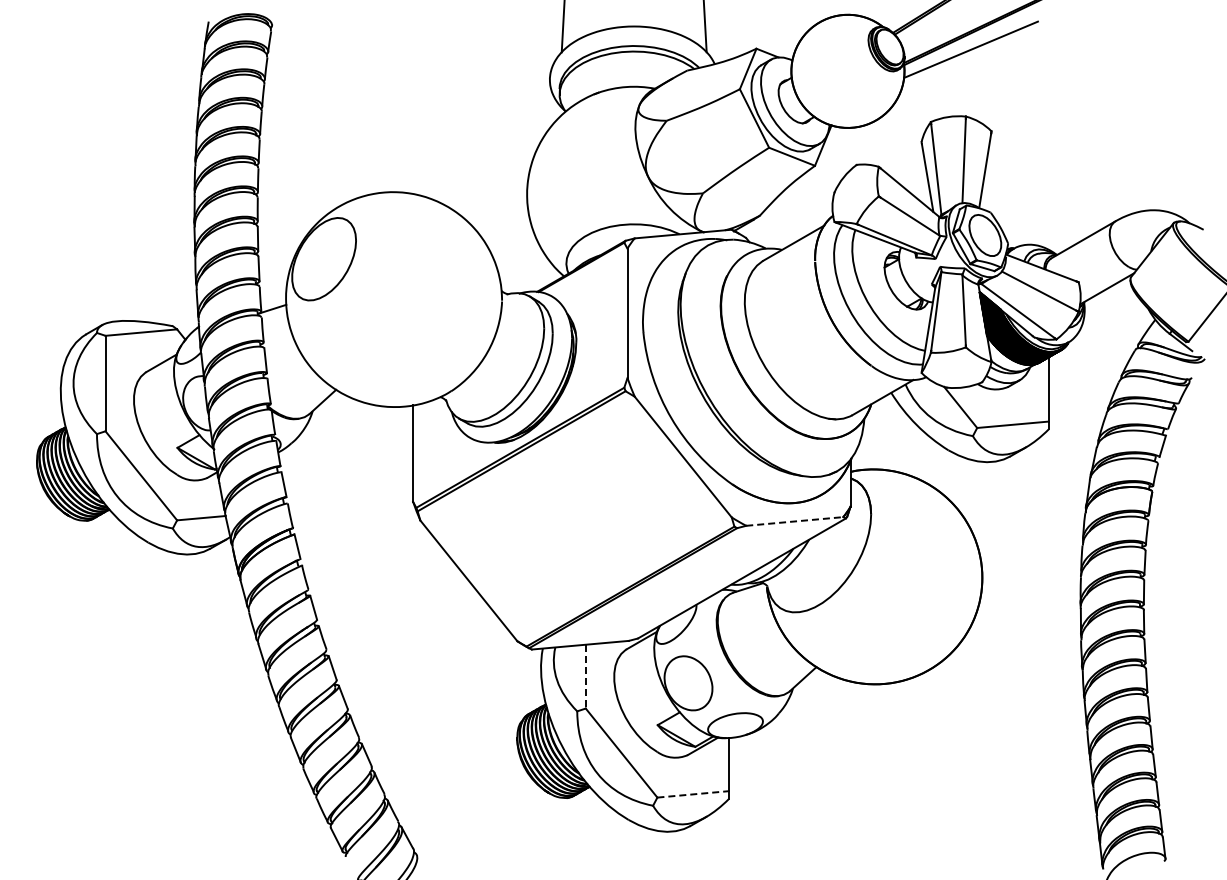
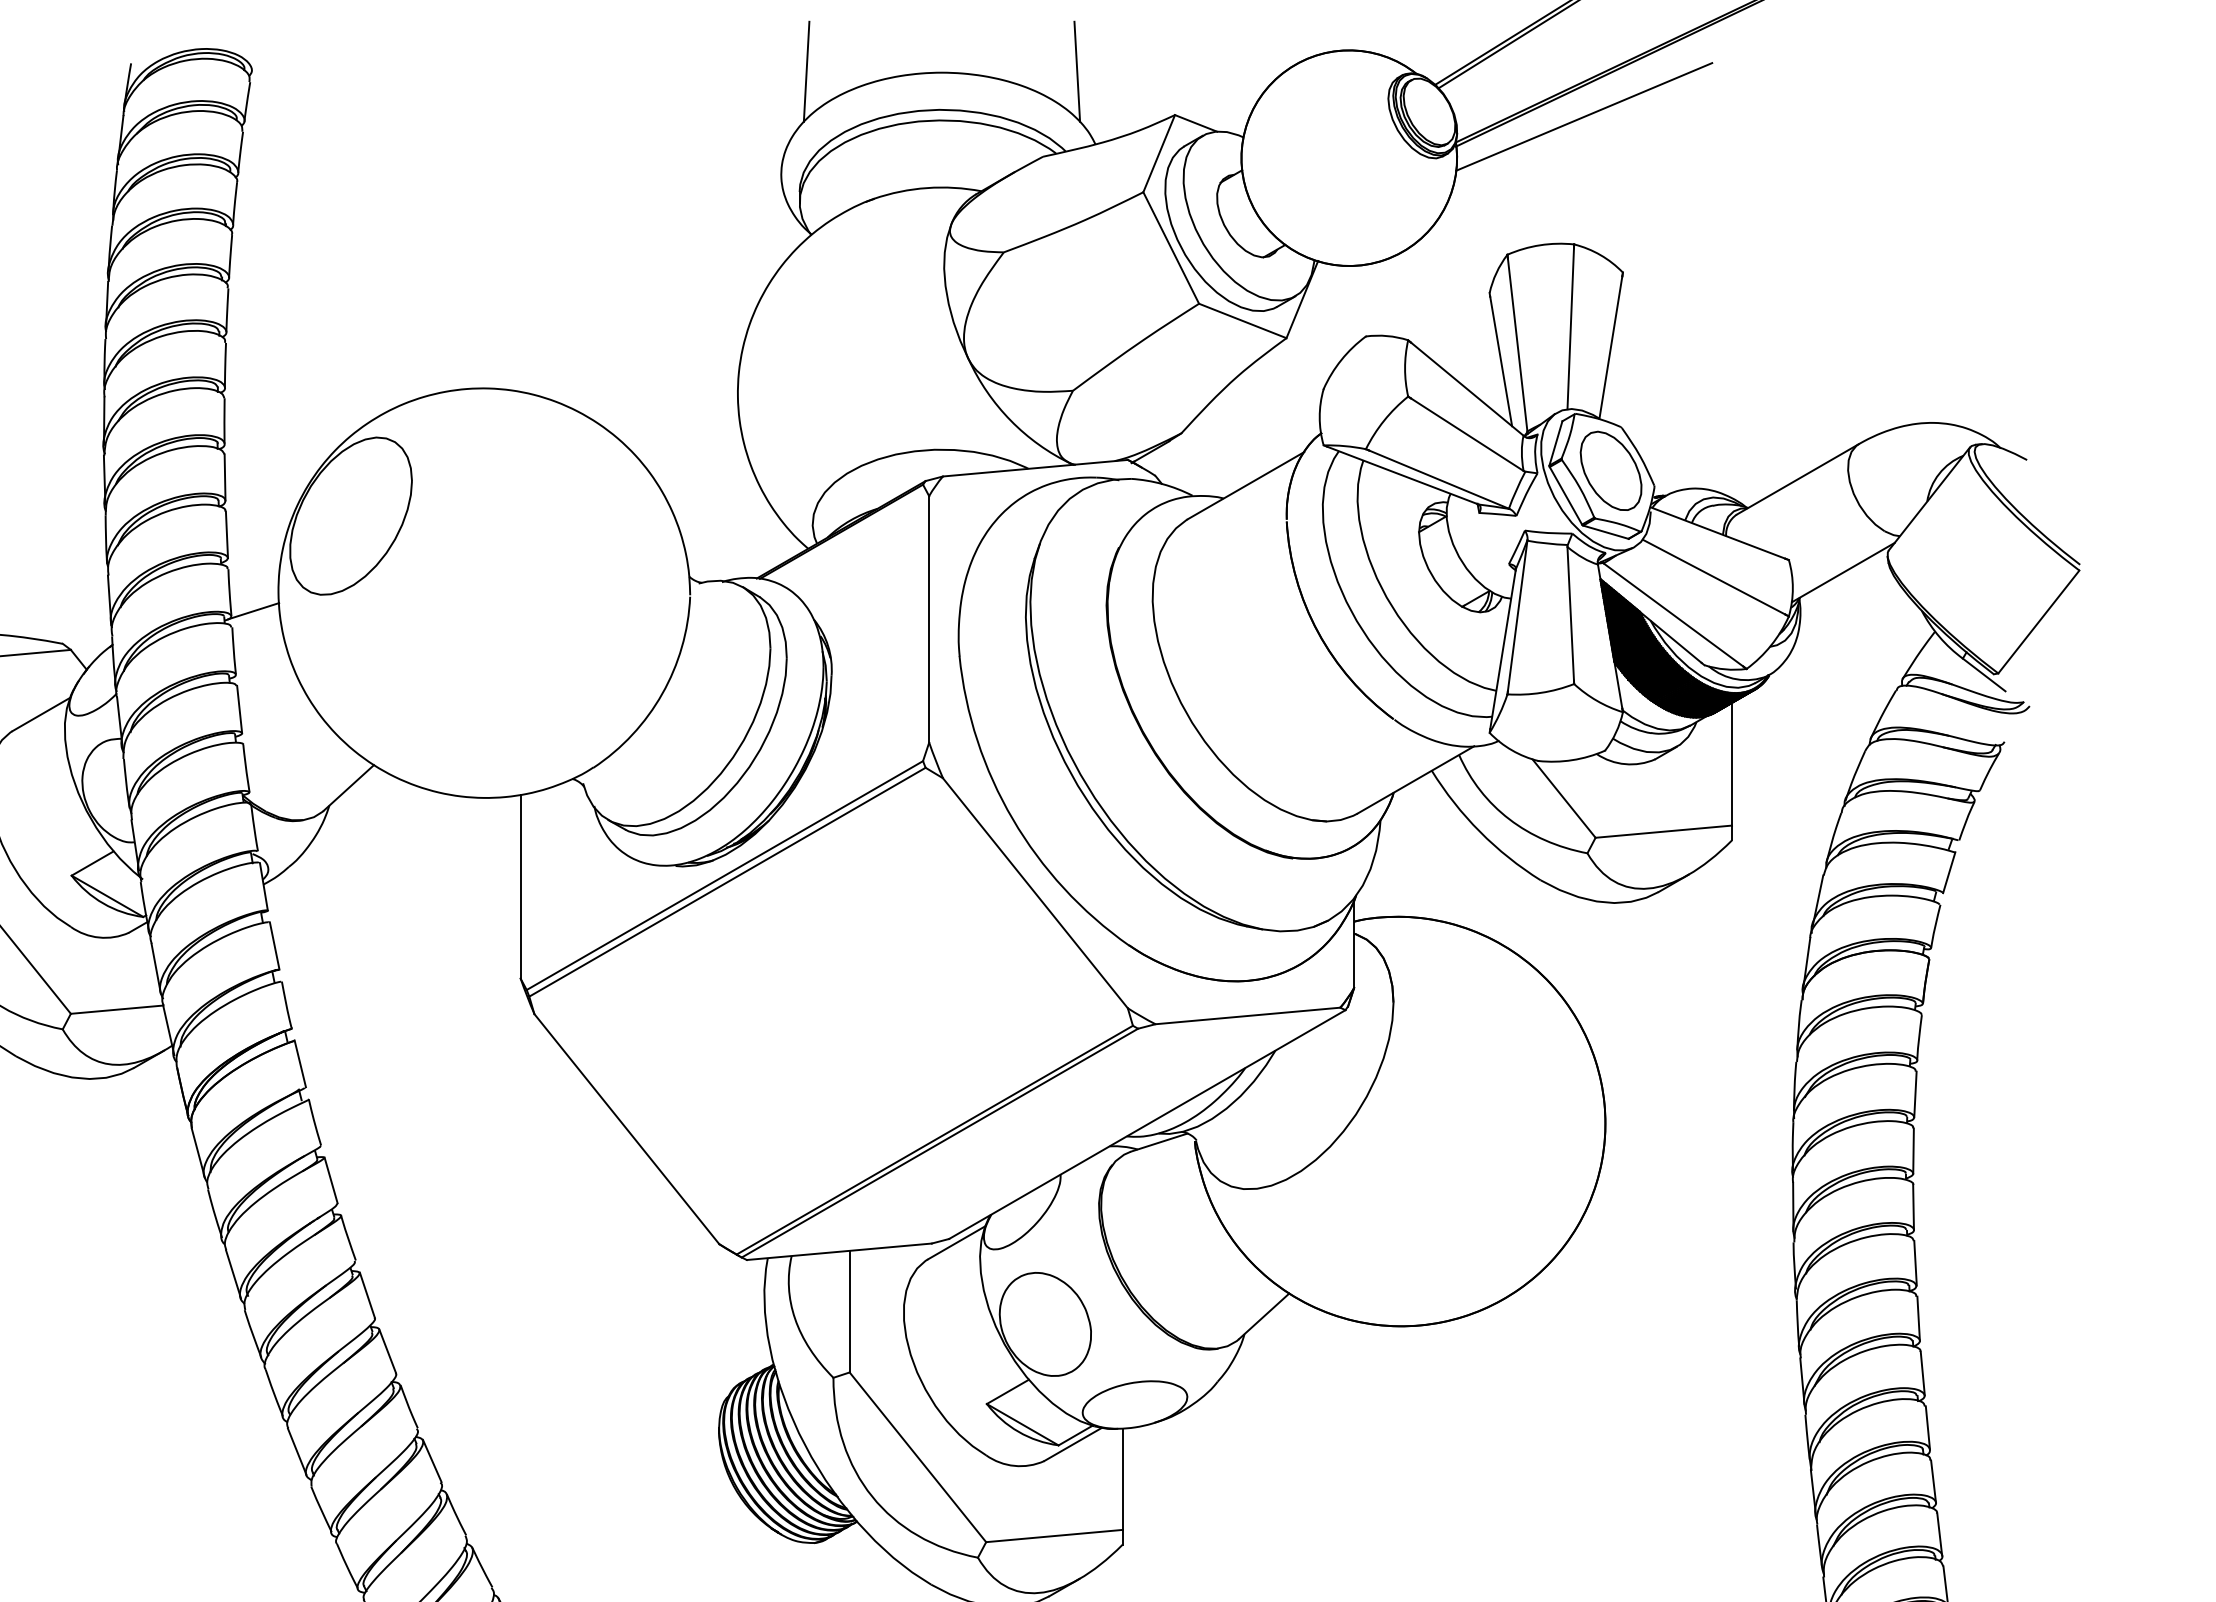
line: (794, 521) -> (1247, 1016), dashed -> solid
line: (585, 676) -> (849, 1311), dashed -> solid
line: (693, 794) -> (1054, 1536), dashed -> solid

